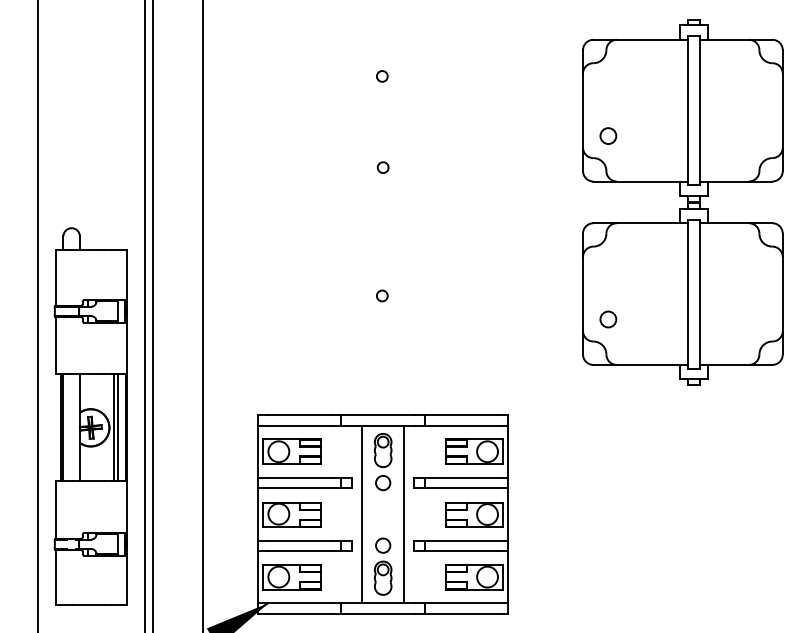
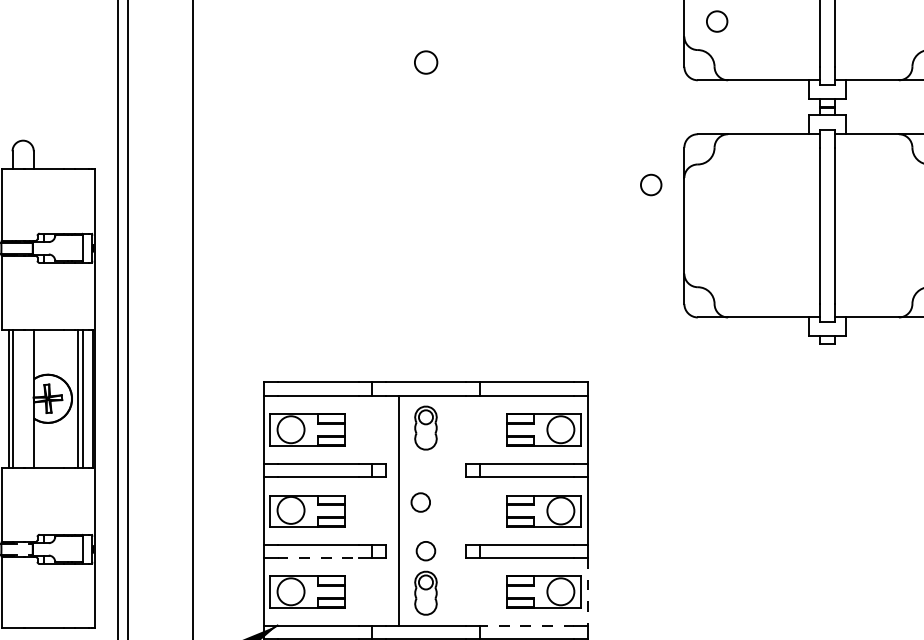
circle: (382, 167) -> (425, 62), size x1.6
circle: (382, 295) -> (425, 227), removed
circle: (608, 319) -> (651, 185), moved
circle: (383, 483) -> (421, 503), moved
line: (404, 514) -> (453, 510), removed
line: (300, 551) -> (319, 558), solid -> dashed
line: (508, 577) -> (587, 592), solid -> dashed
line: (461, 603) -> (527, 625), solid -> dashed

